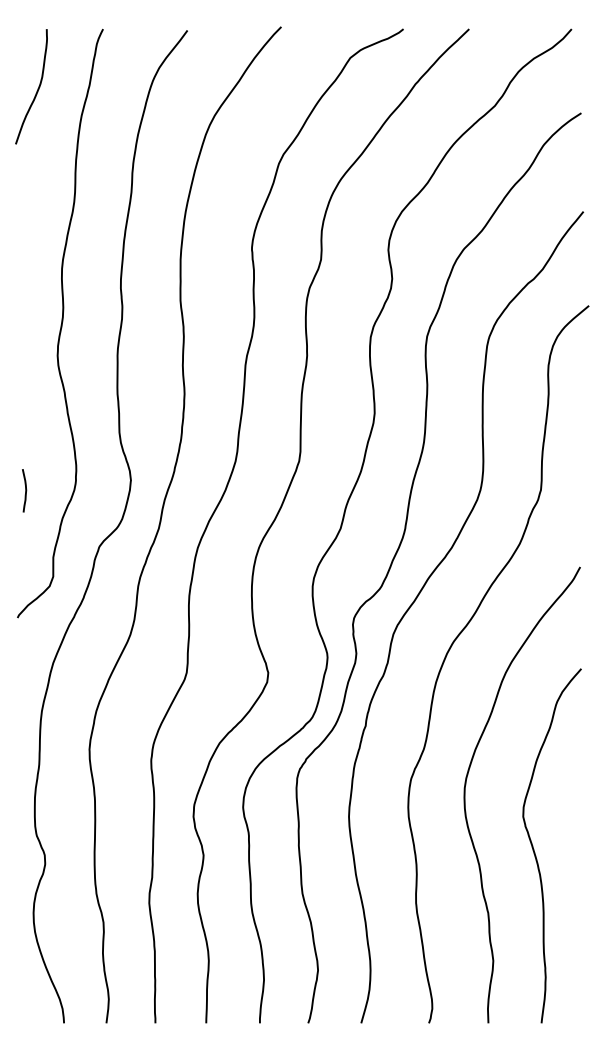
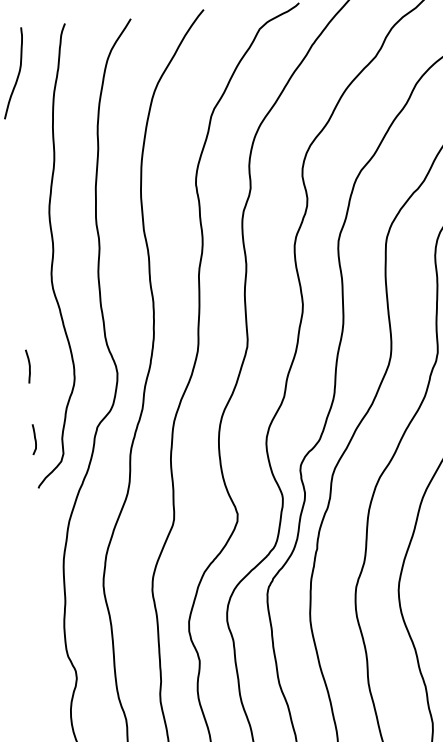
curve: (25, 490) -> (29, 366), moved
curve: (18, 555) -> (34, 439), added

